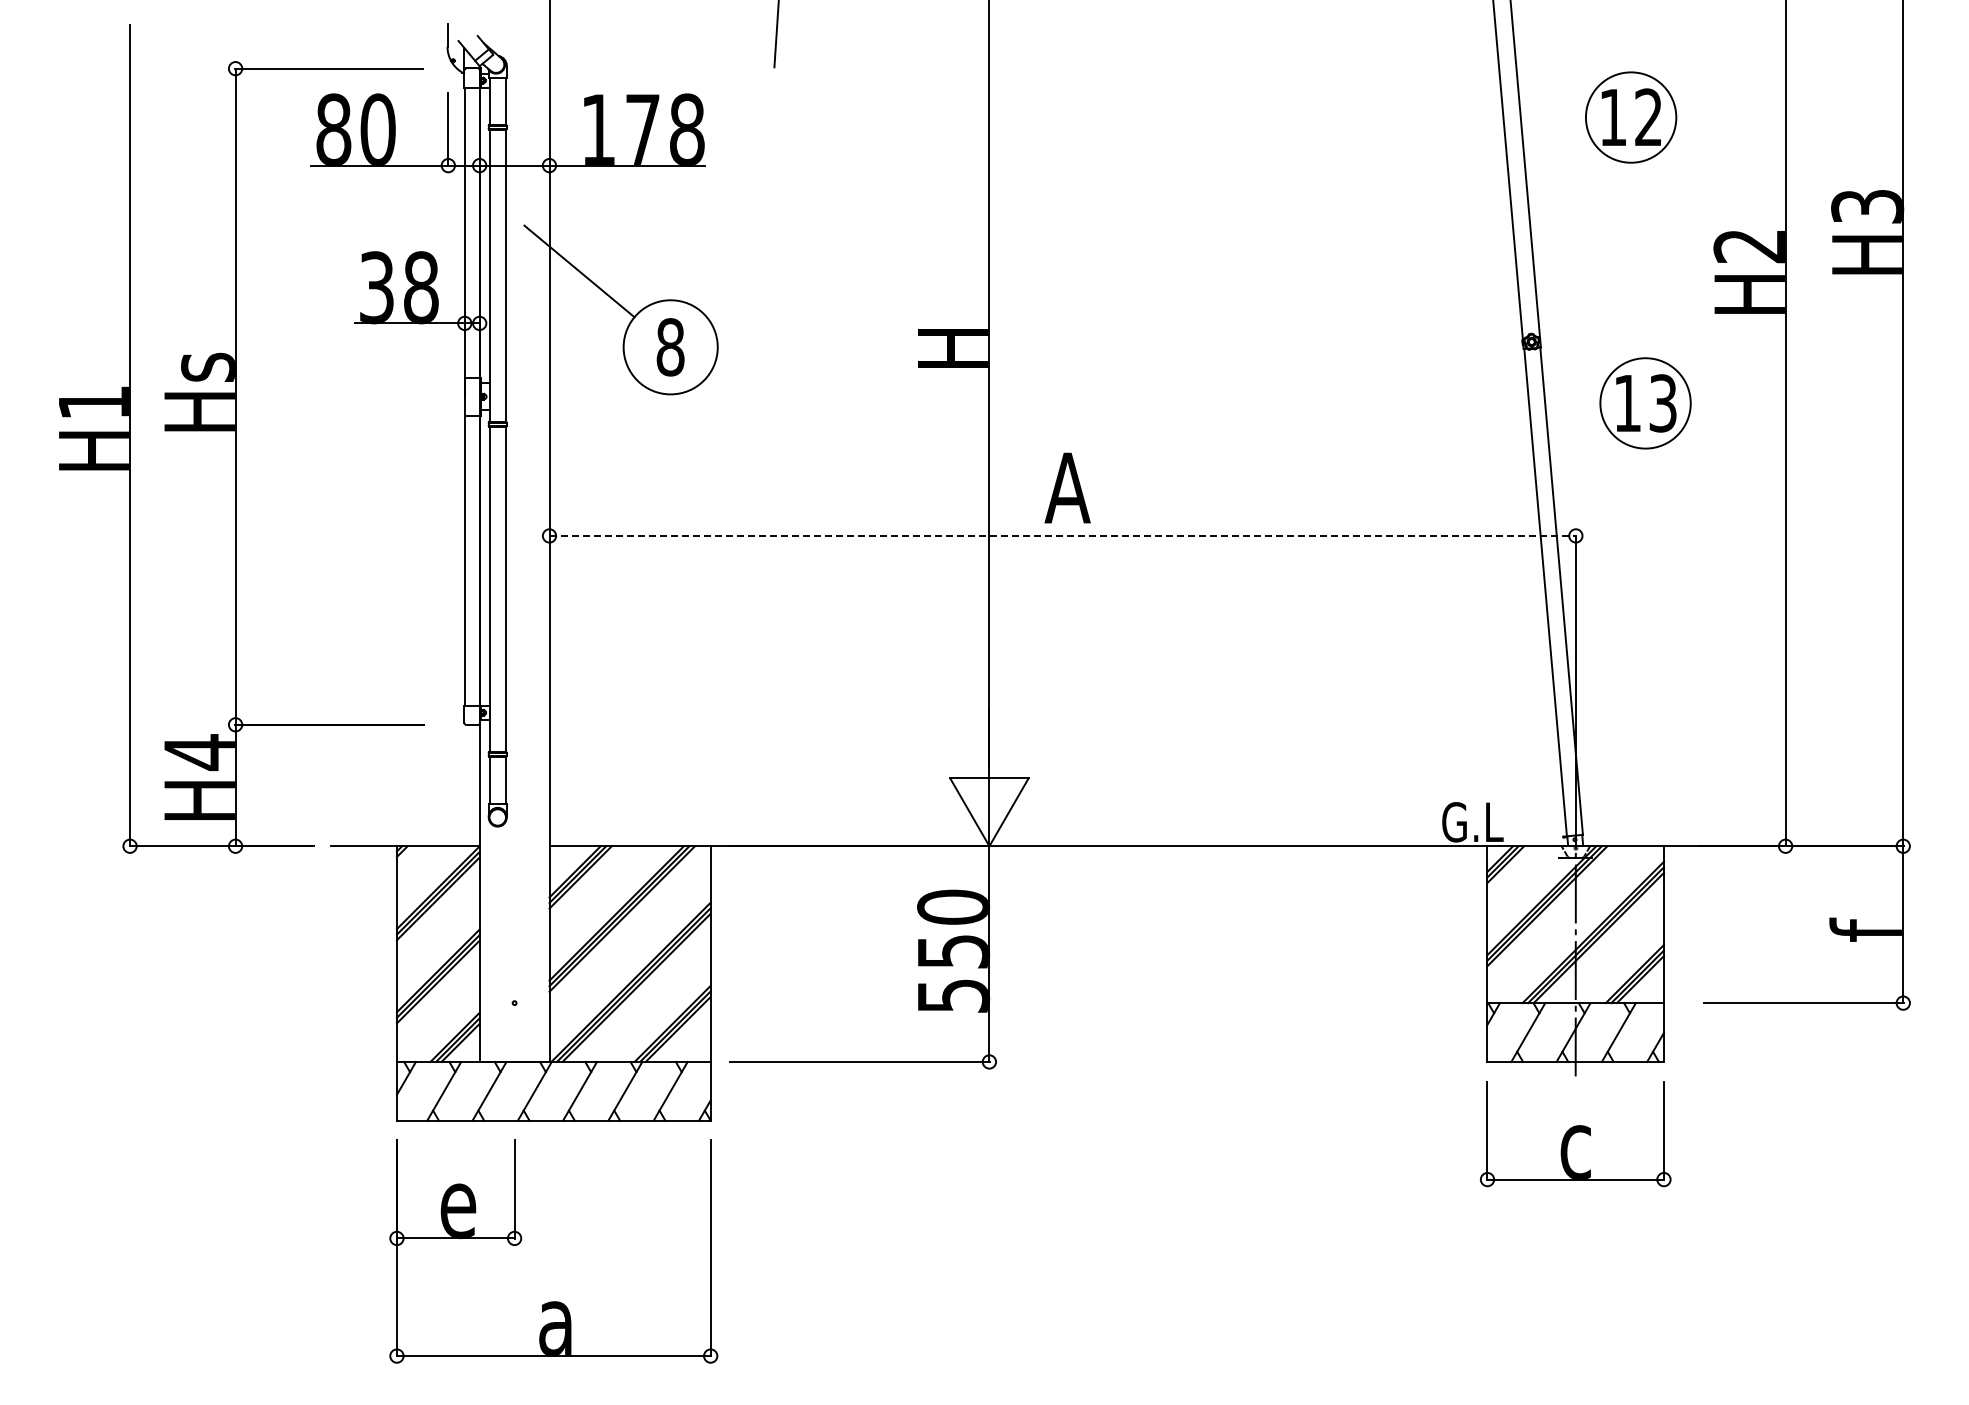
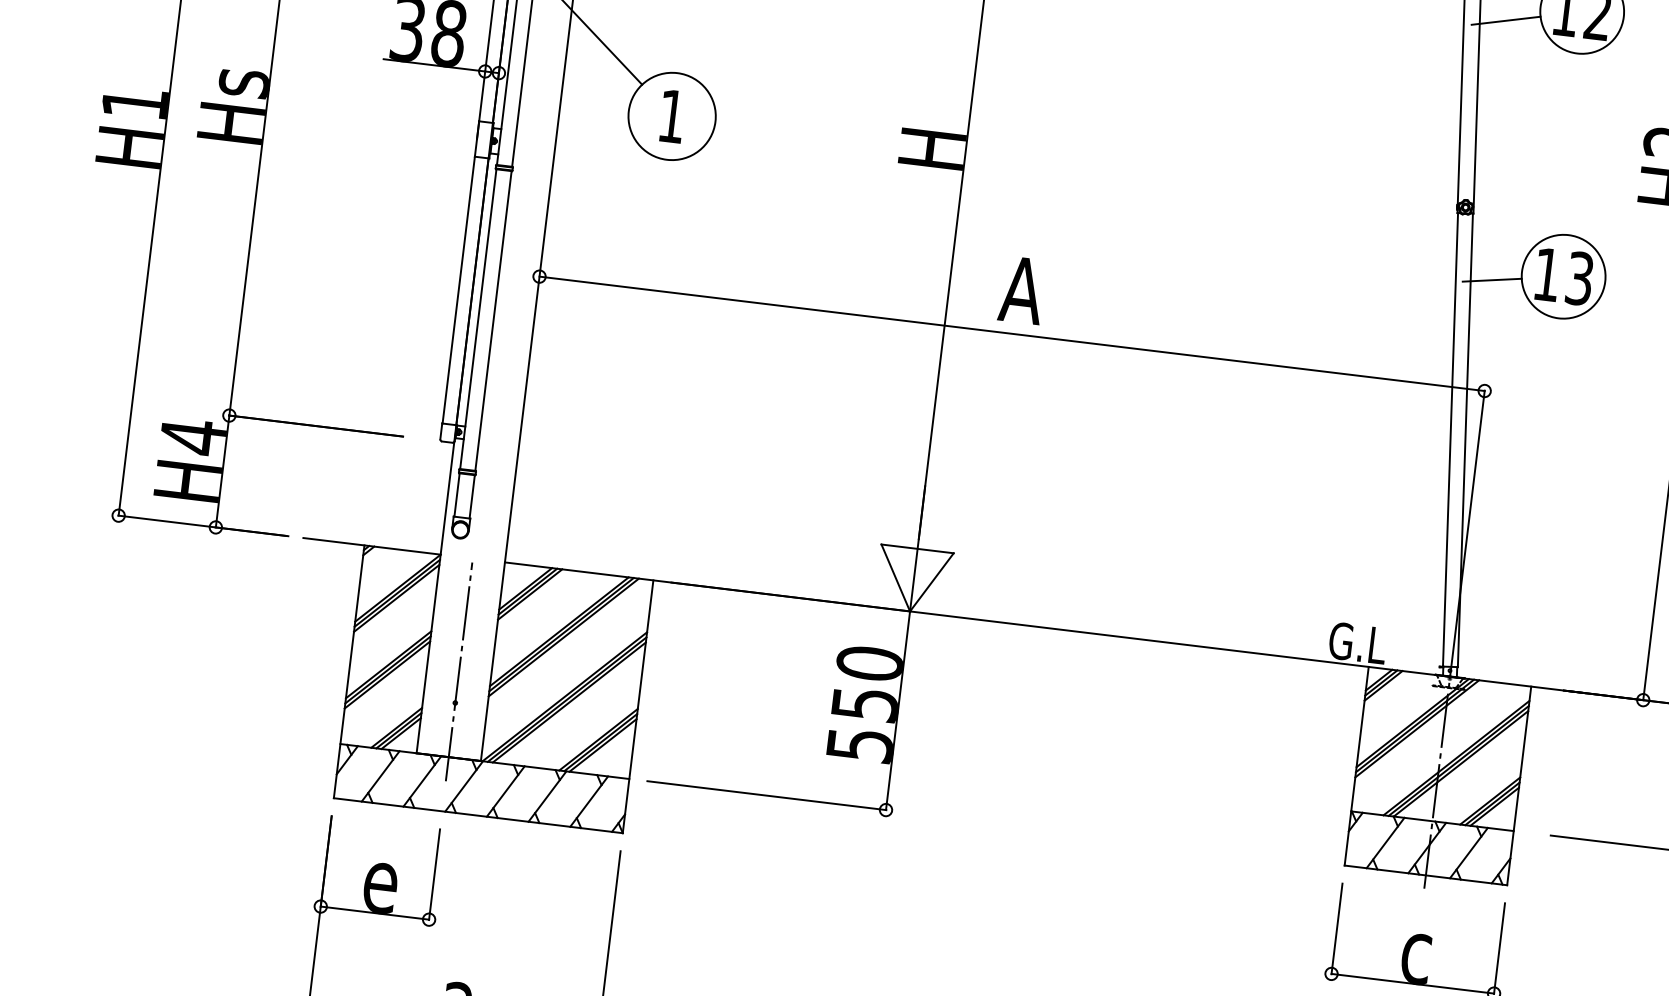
line: (1550, 136) -> (1505, 20), added
text: (670, 347) -> (671, 116), 8 -> 1
line: (1569, 416) -> (1492, 280), added
line: (1063, 535) -> (1012, 333), dashed -> solid
line: (514, 969) -> (458, 672), added

